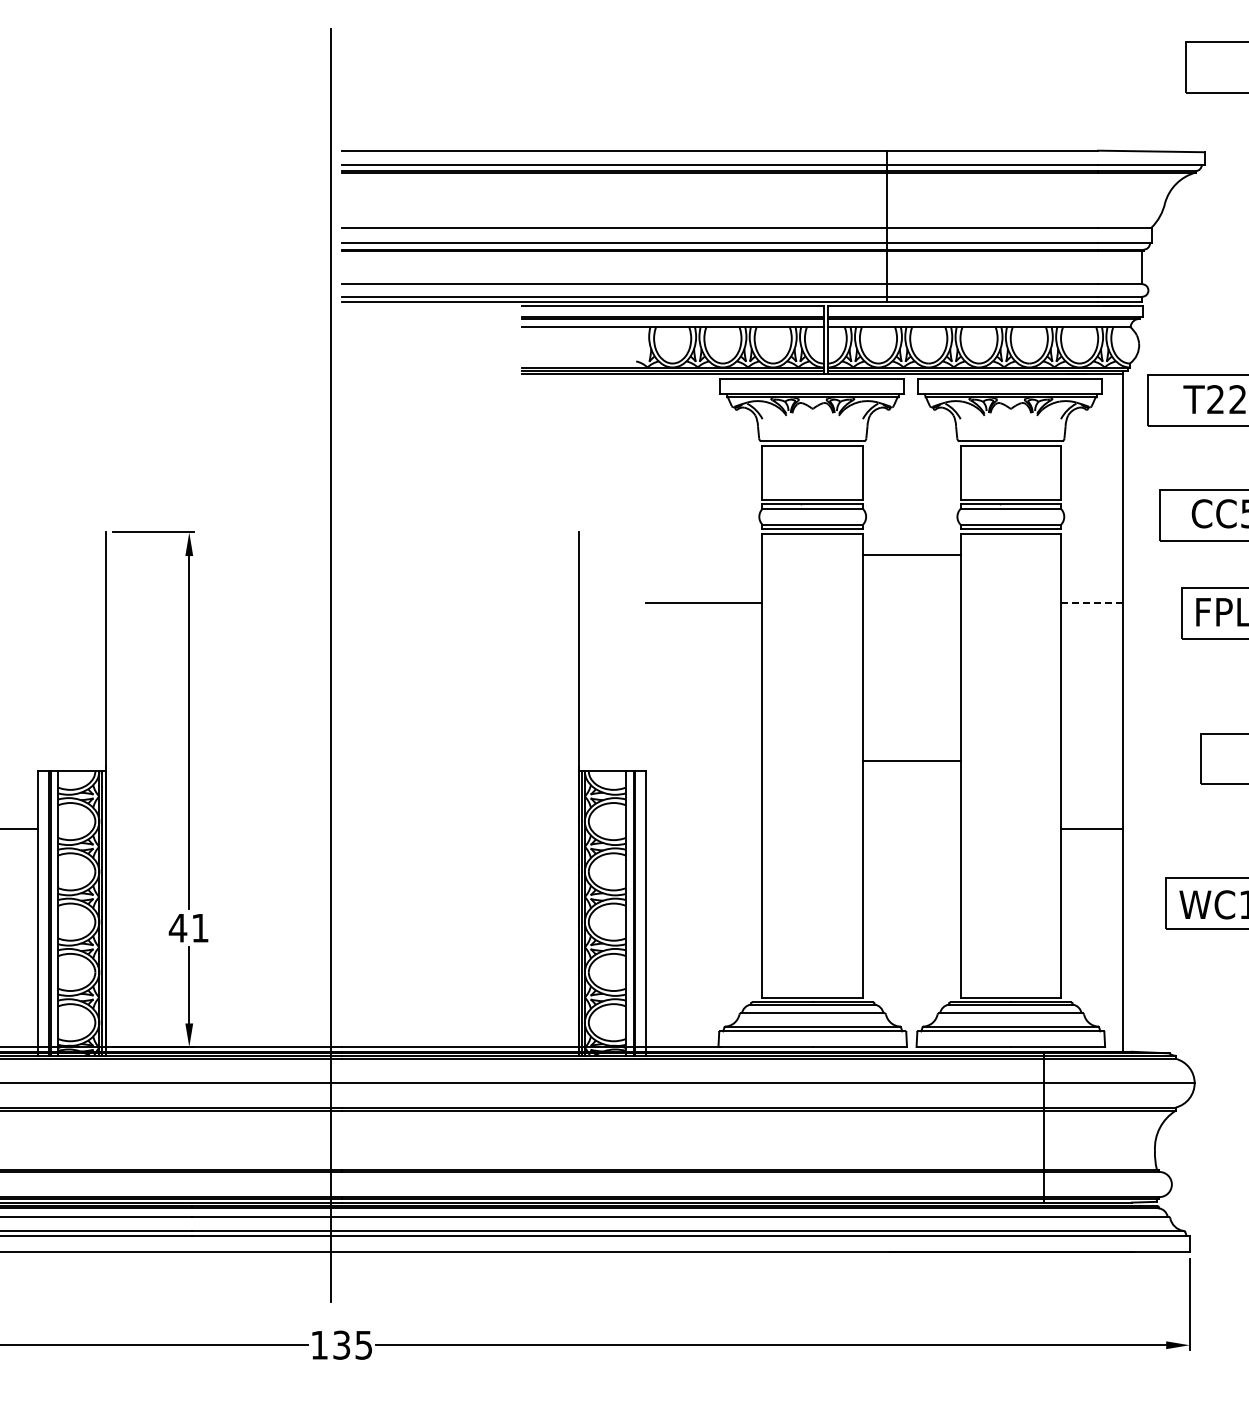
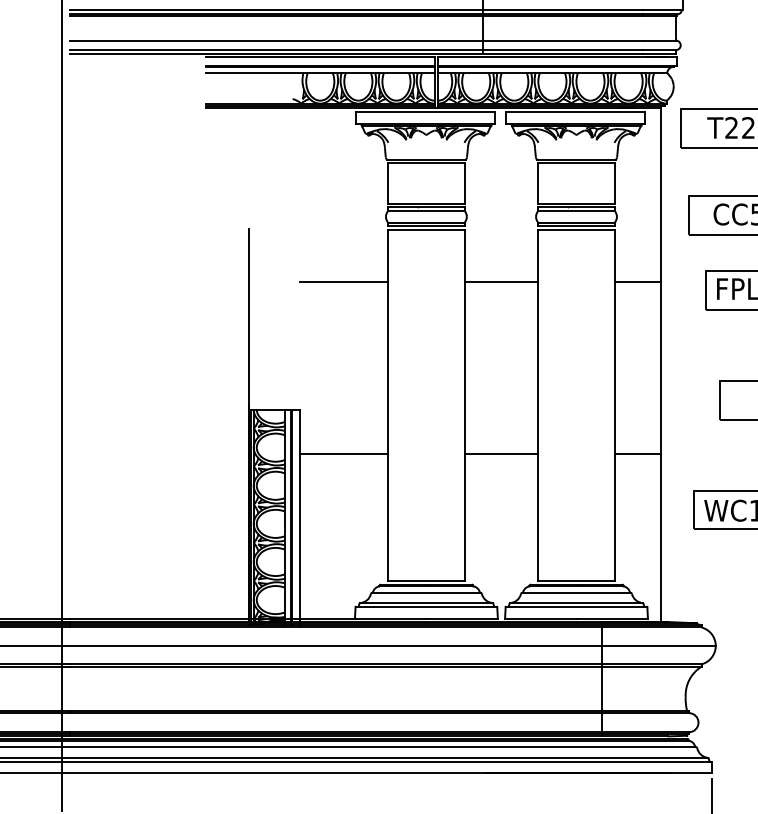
line: (911, 555) -> (501, 282), moved
line: (1091, 603) -> (637, 282), dashed -> solid
line: (911, 761) -> (501, 453), moved
line: (704, 829) -> (344, 453), added

